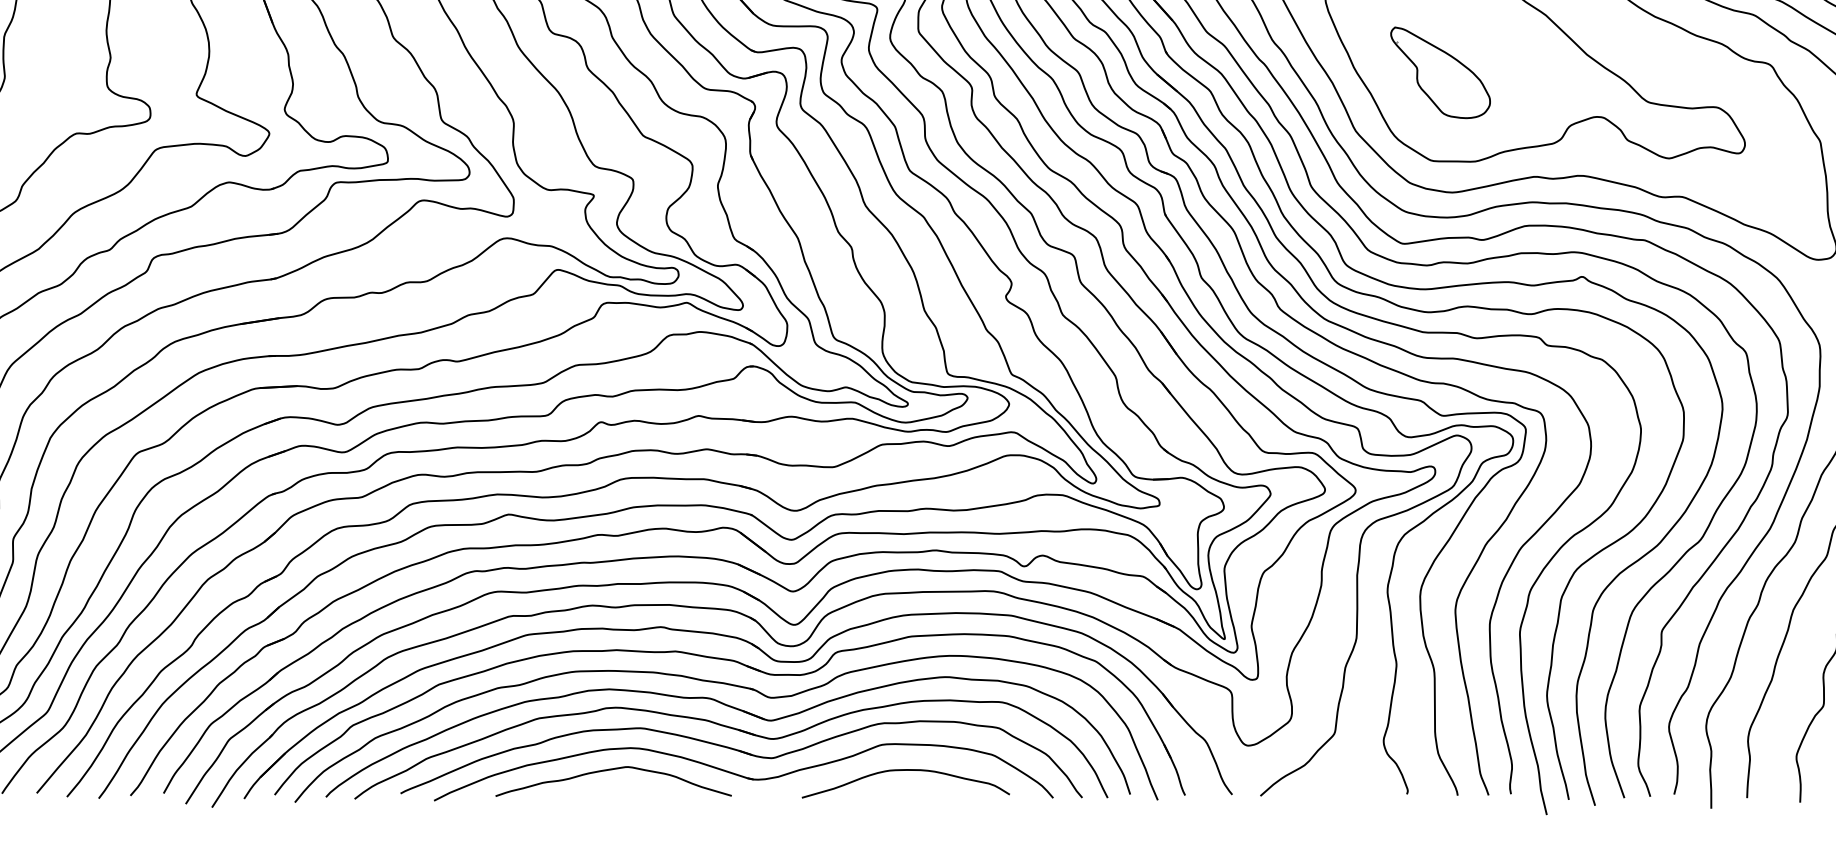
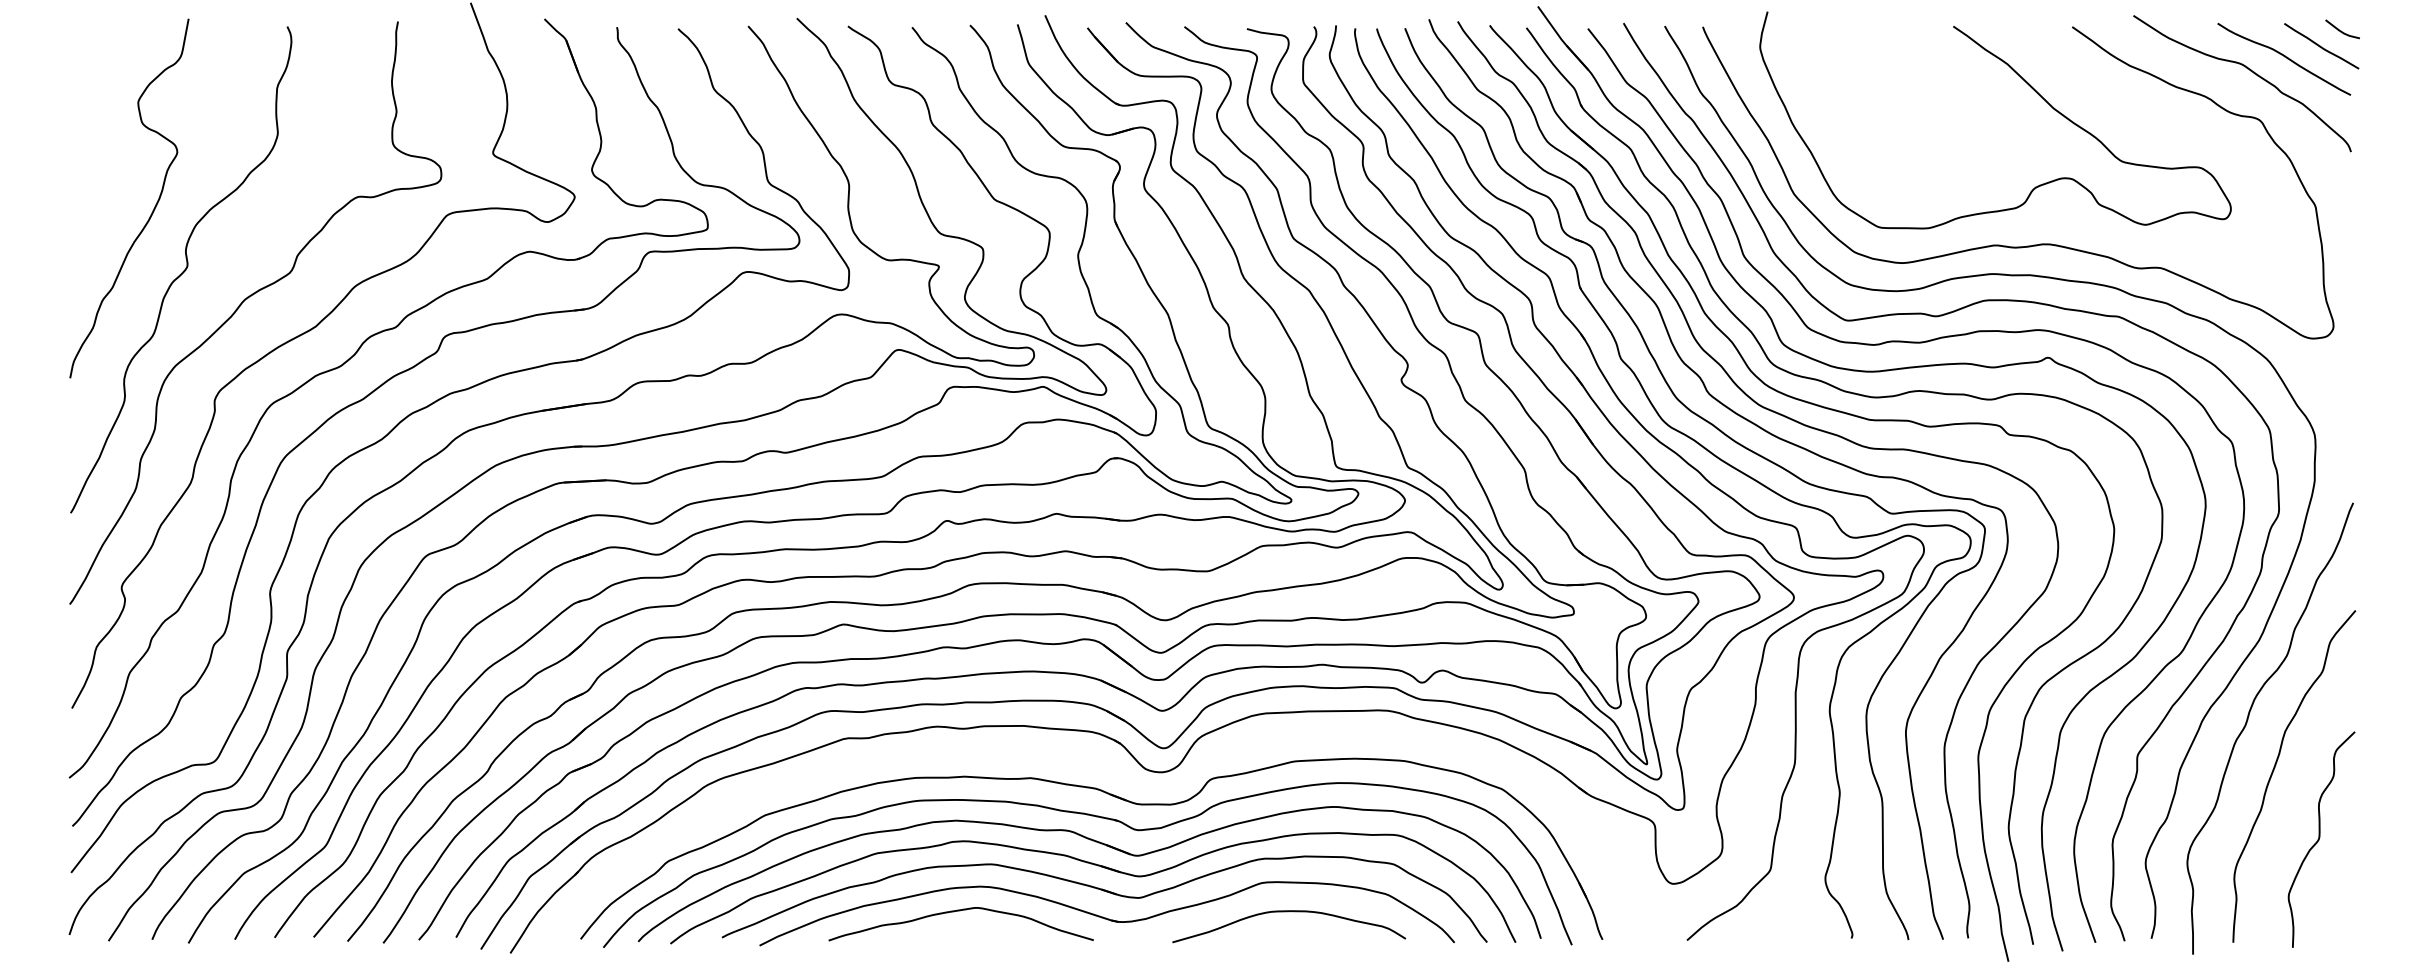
part: (1439, 72) -> (1888, 128), removed
part: (768, 658) -> (1135, 785), removed

